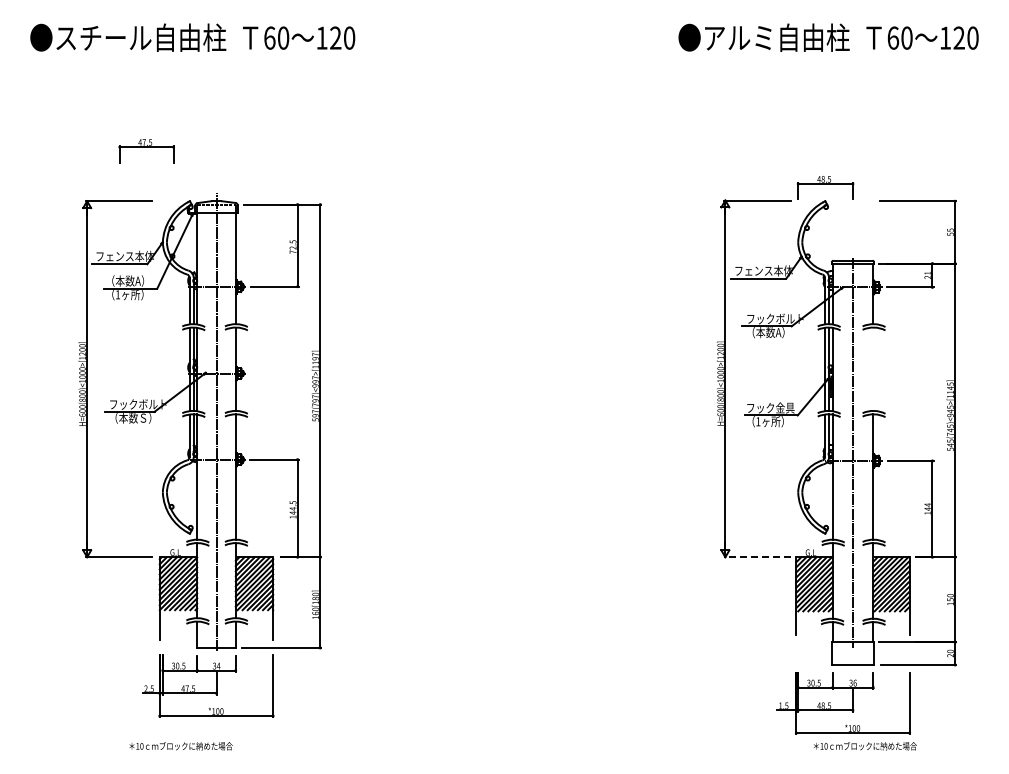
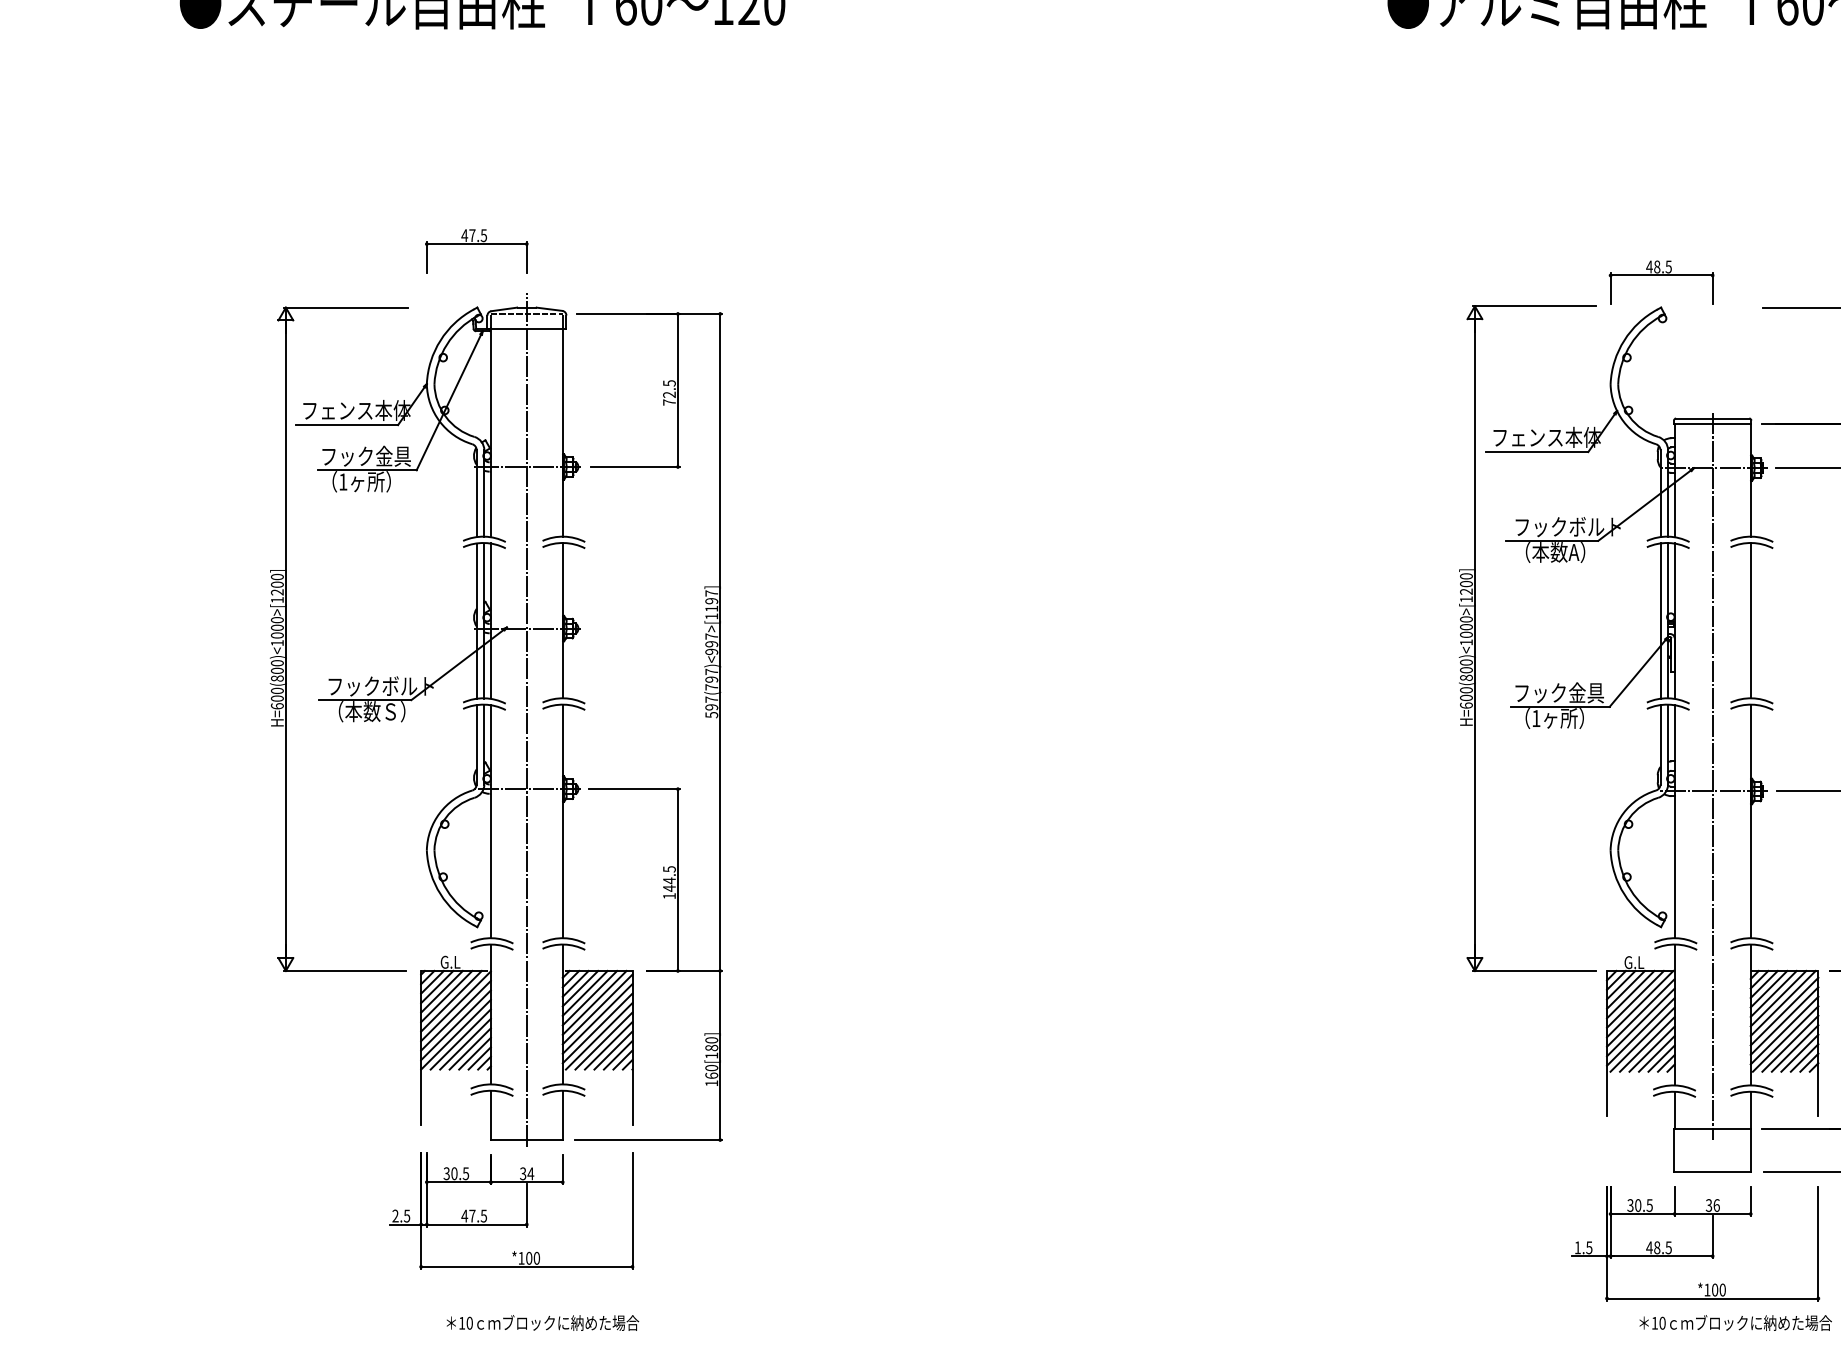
part: (146, 151) -> (476, 252), moved
text: (130, 280) -> (366, 455), （本数A） -> フック金具
line: (873, 368) -> (1750, 619), added
line: (756, 557) -> (1532, 971), dashed -> solid
text: (180, 746) -> (541, 1323), moved

